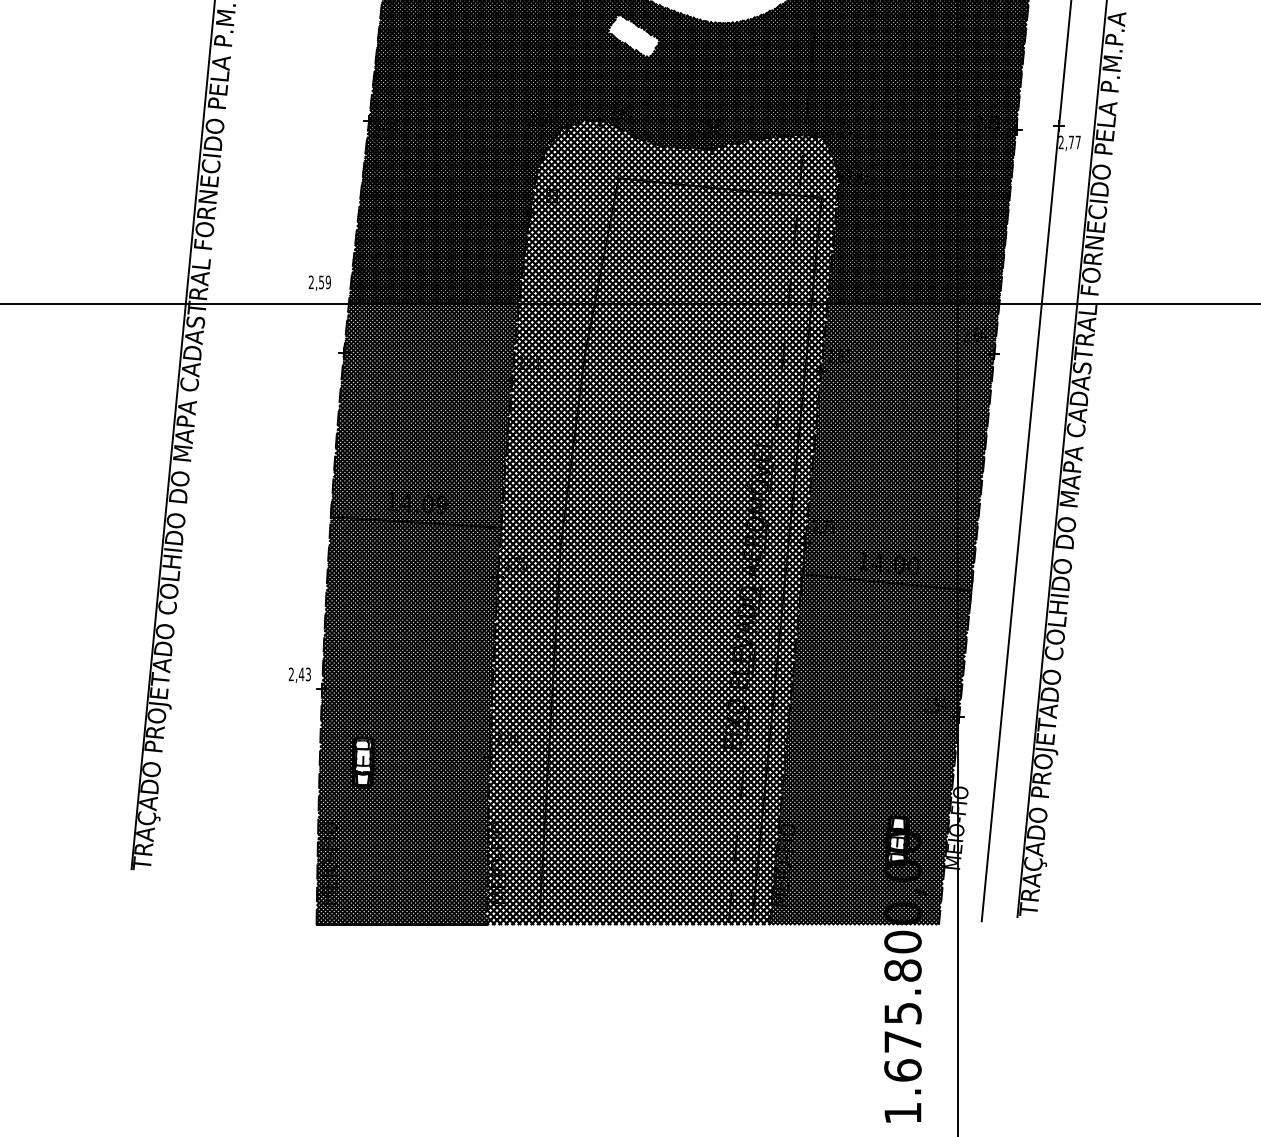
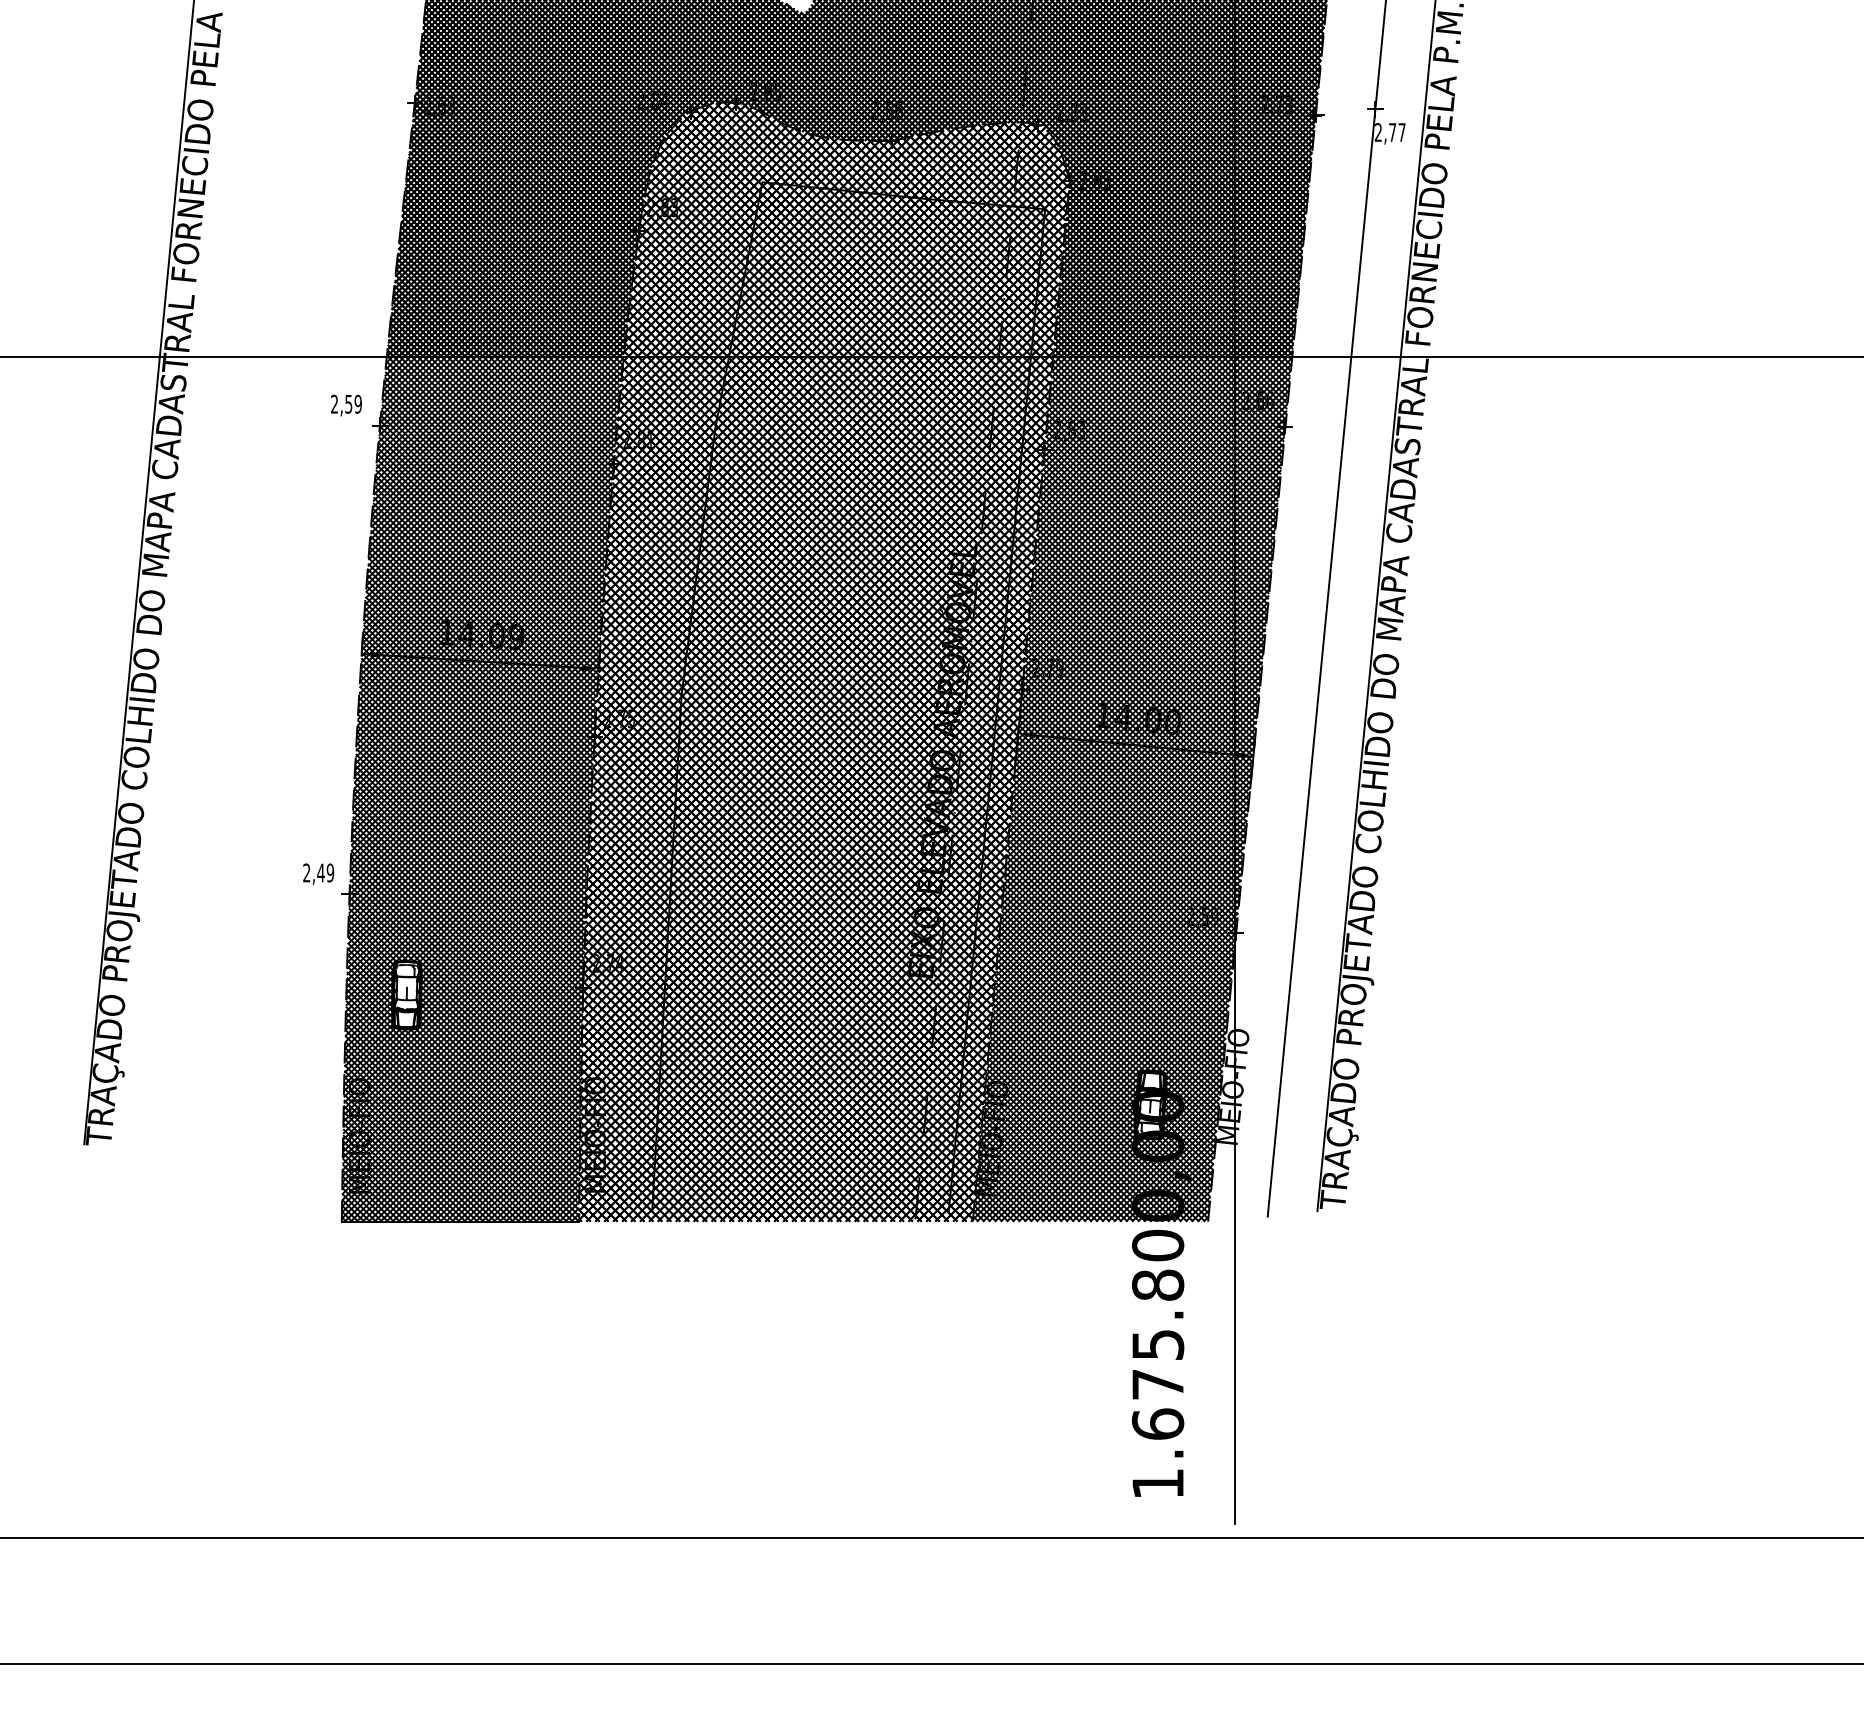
text: (319, 283) -> (346, 405), moved
text: (308, 674) -> (330, 872), 2,43 -> 2,49

